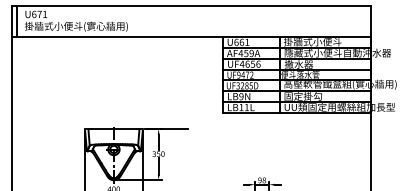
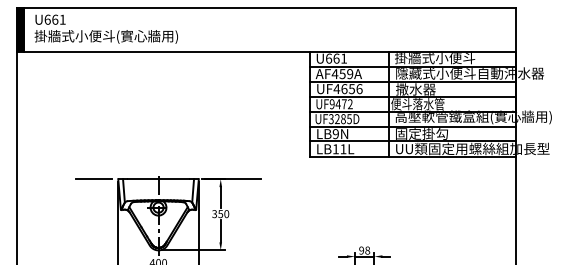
text: (39, 14) -> (55, 19), U671 -> U661
hatch: (14, 21) -> (20, 29), added
line: (67, 129) -> (94, 179), added

